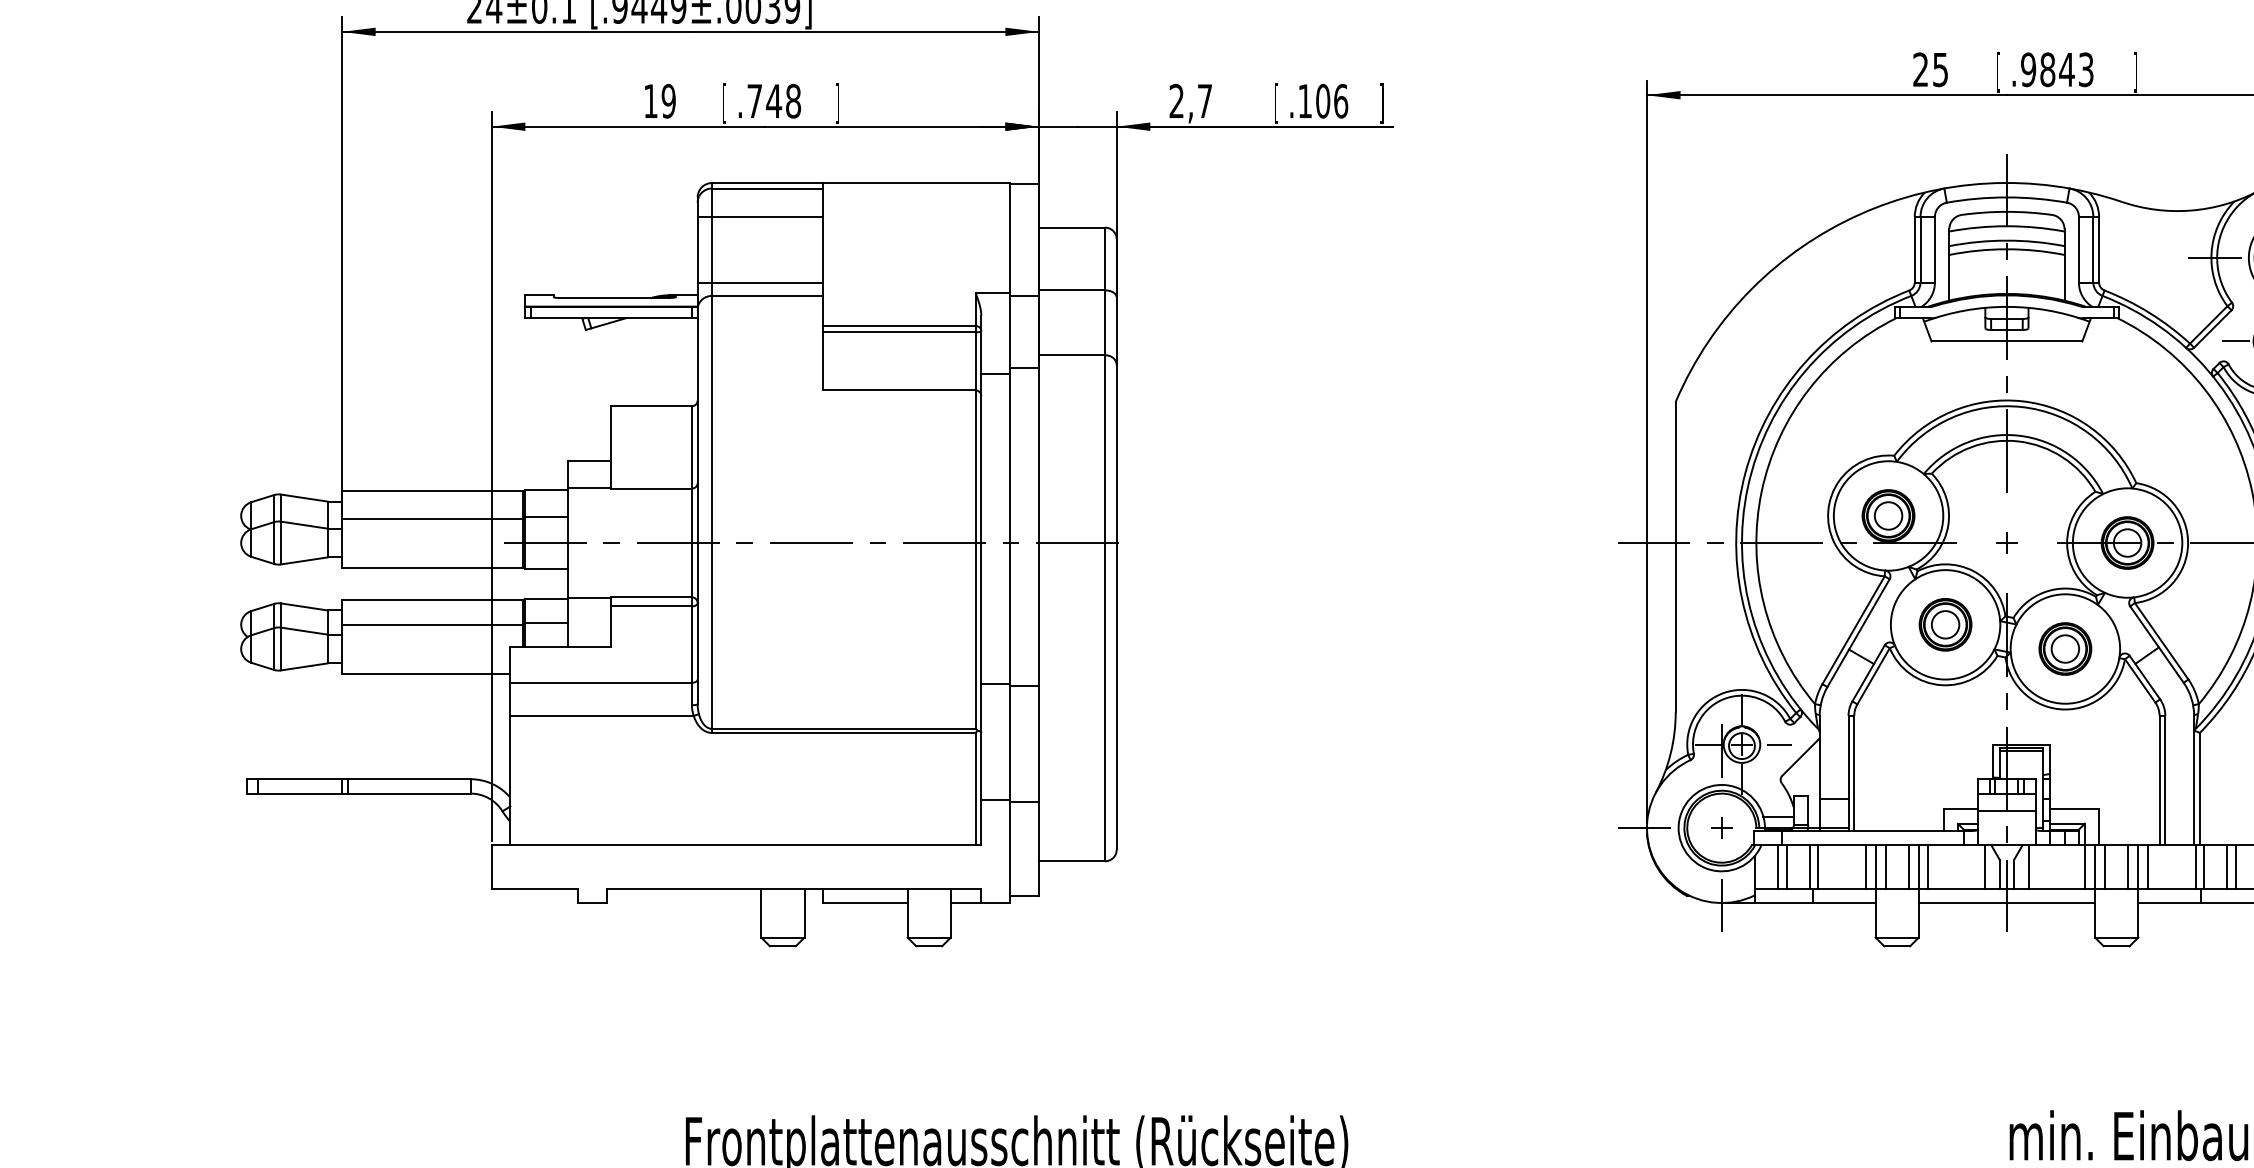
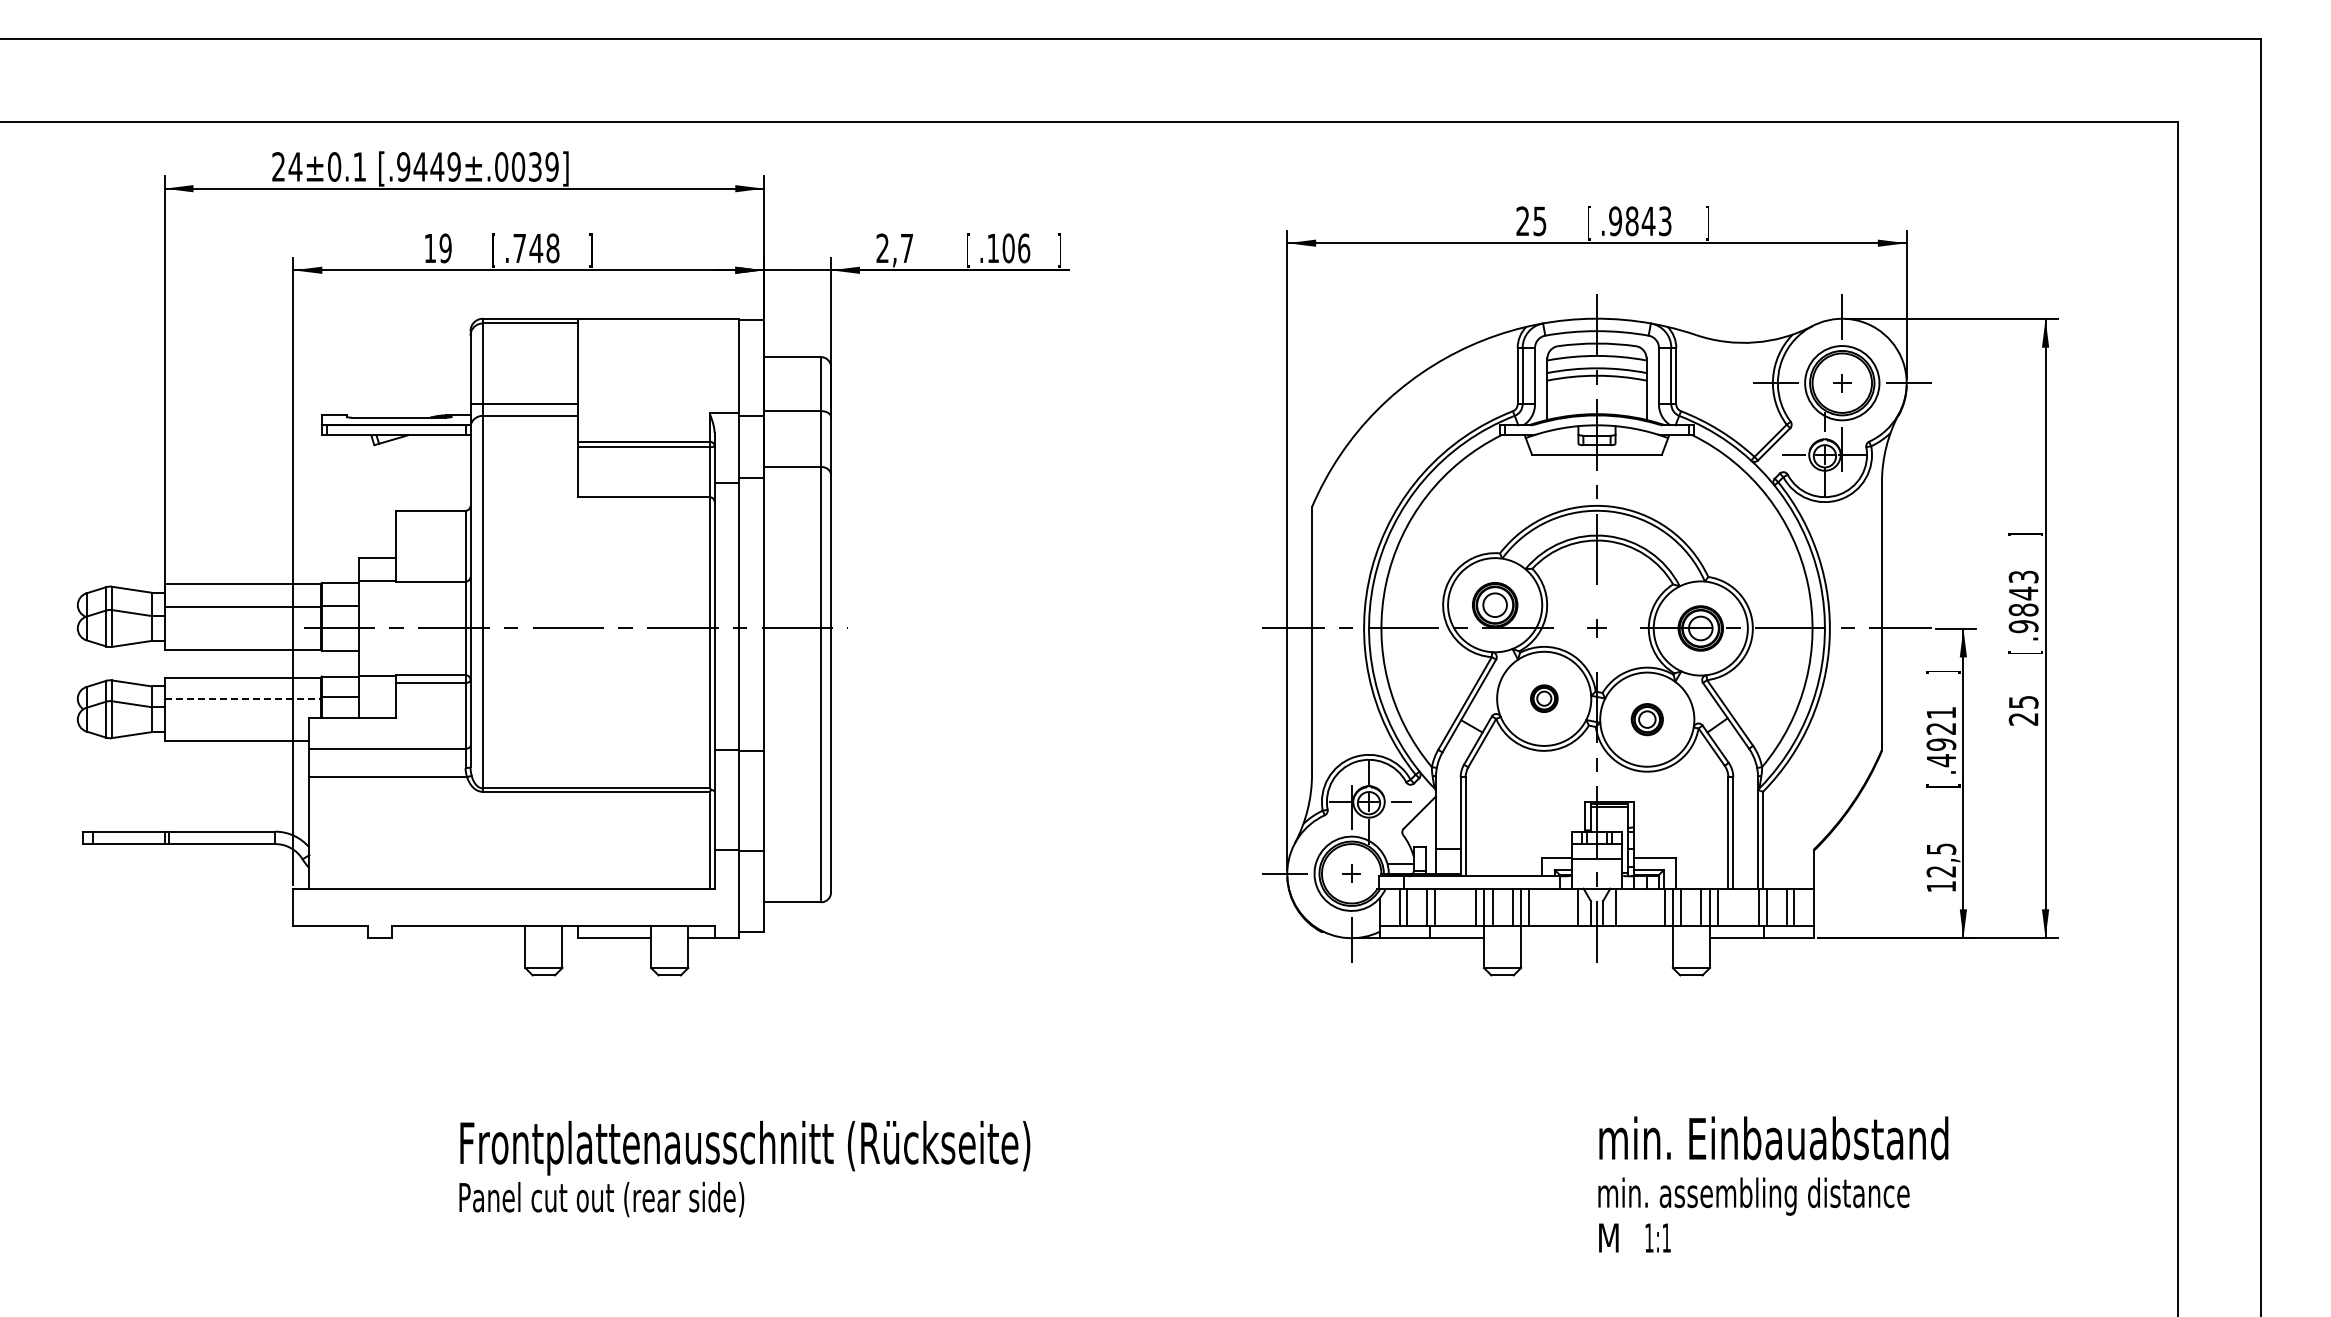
line: (760, 216) -> (524, 347), removed
line: (433, 624) -> (243, 698), solid -> dashed
part: (1945, 624) -> (1544, 698), size x0.6
part: (2065, 648) -> (1647, 719), size x0.7
line: (2006, 903) -> (1596, 938), removed

